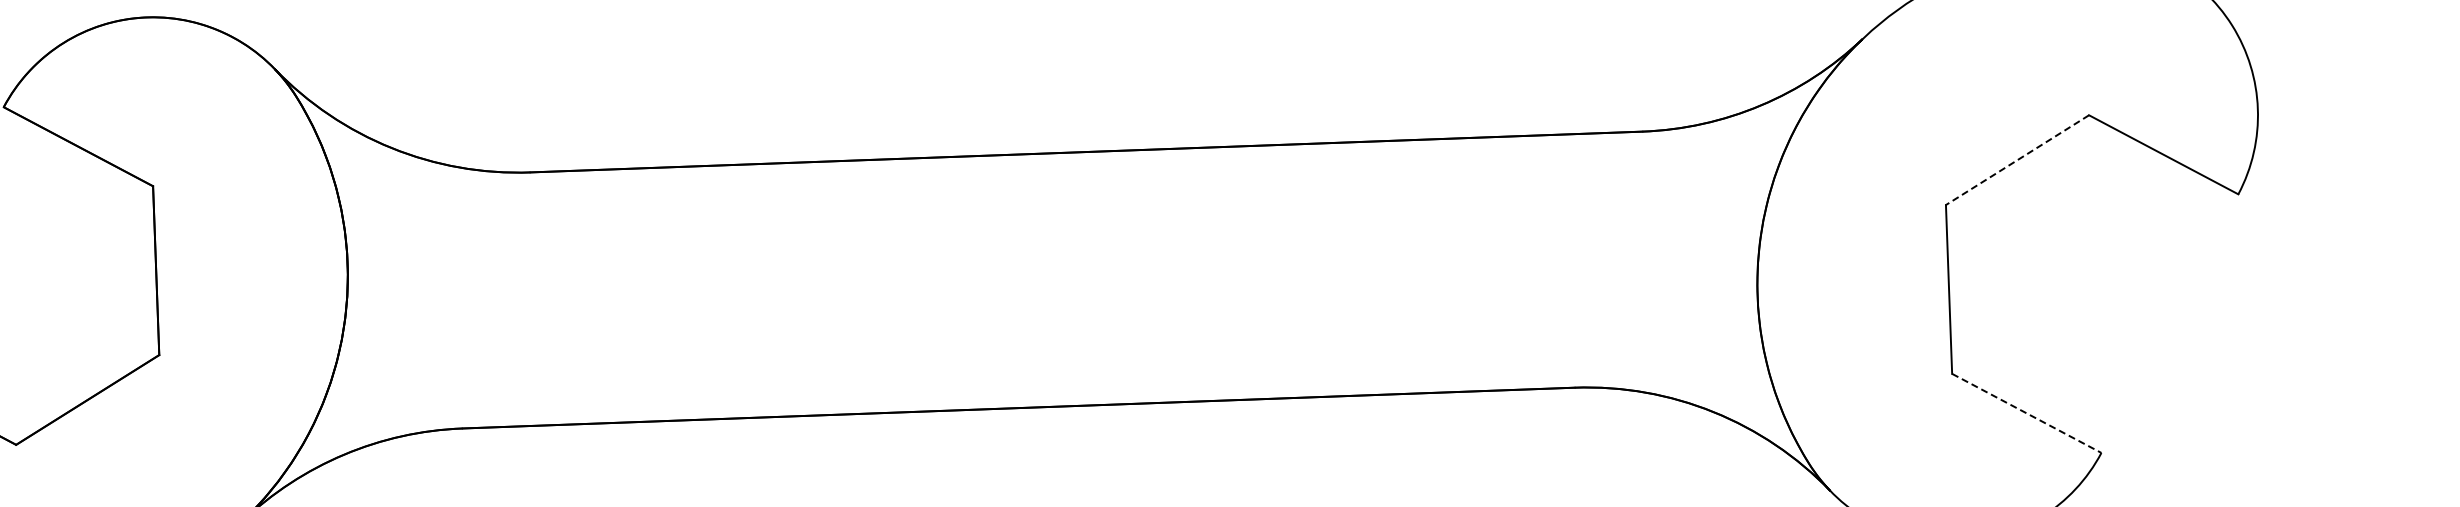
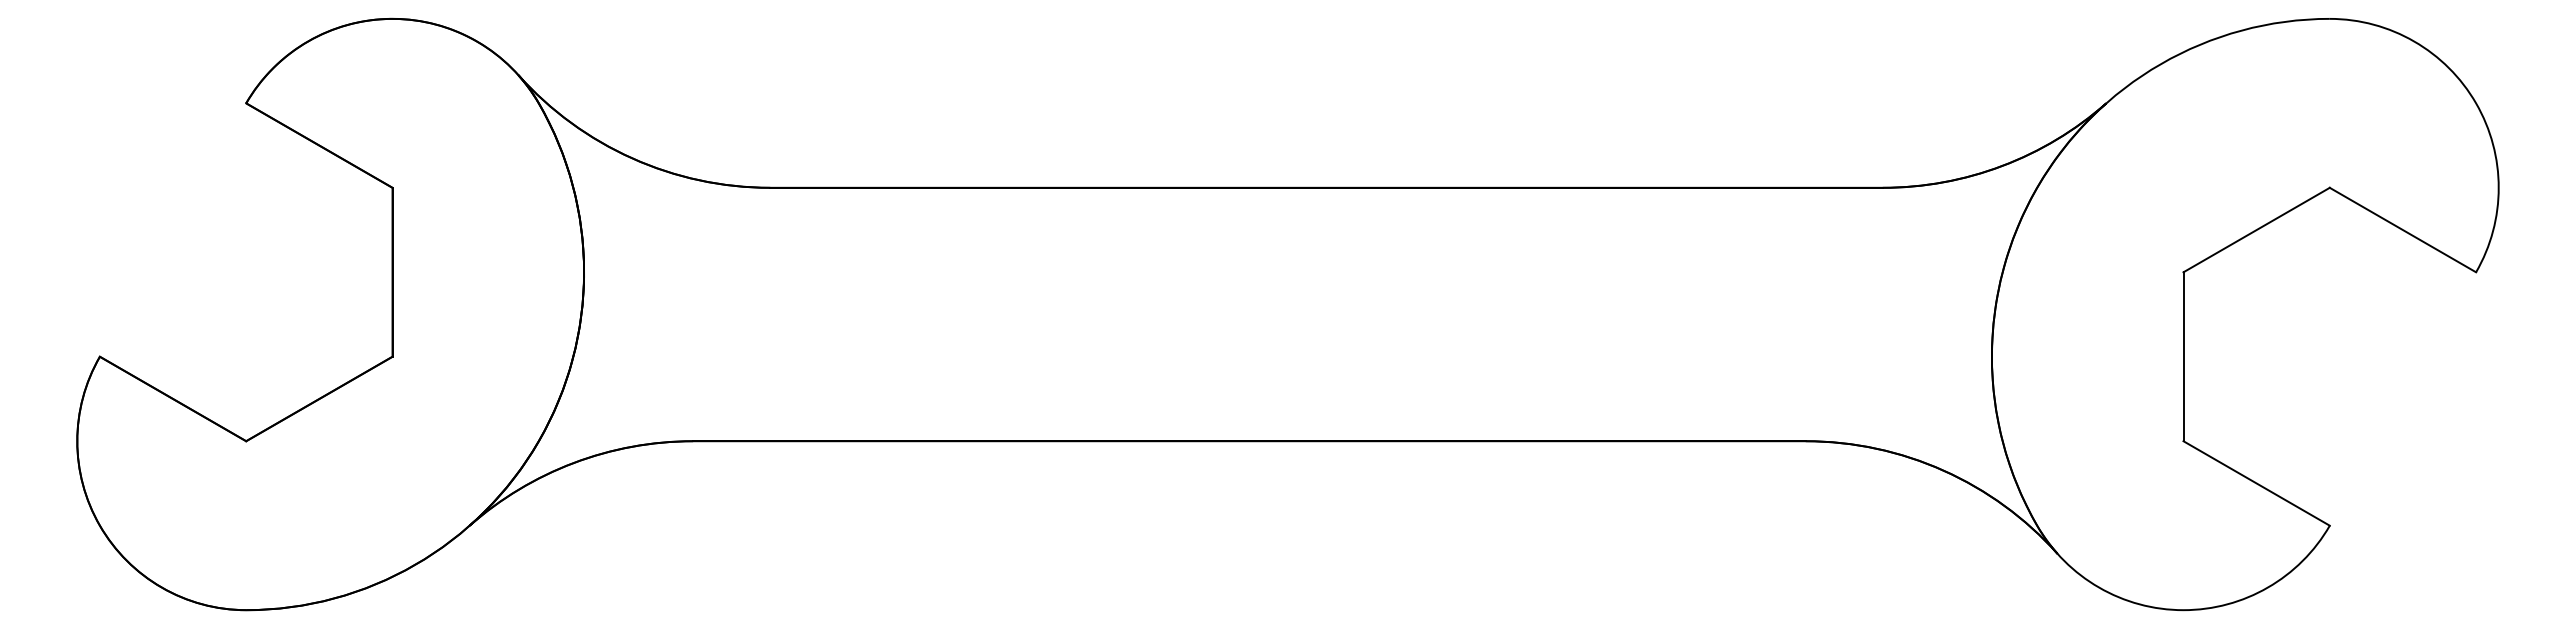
line: (2017, 160) -> (2256, 230), dashed -> solid
line: (2027, 413) -> (2257, 483), dashed -> solid

